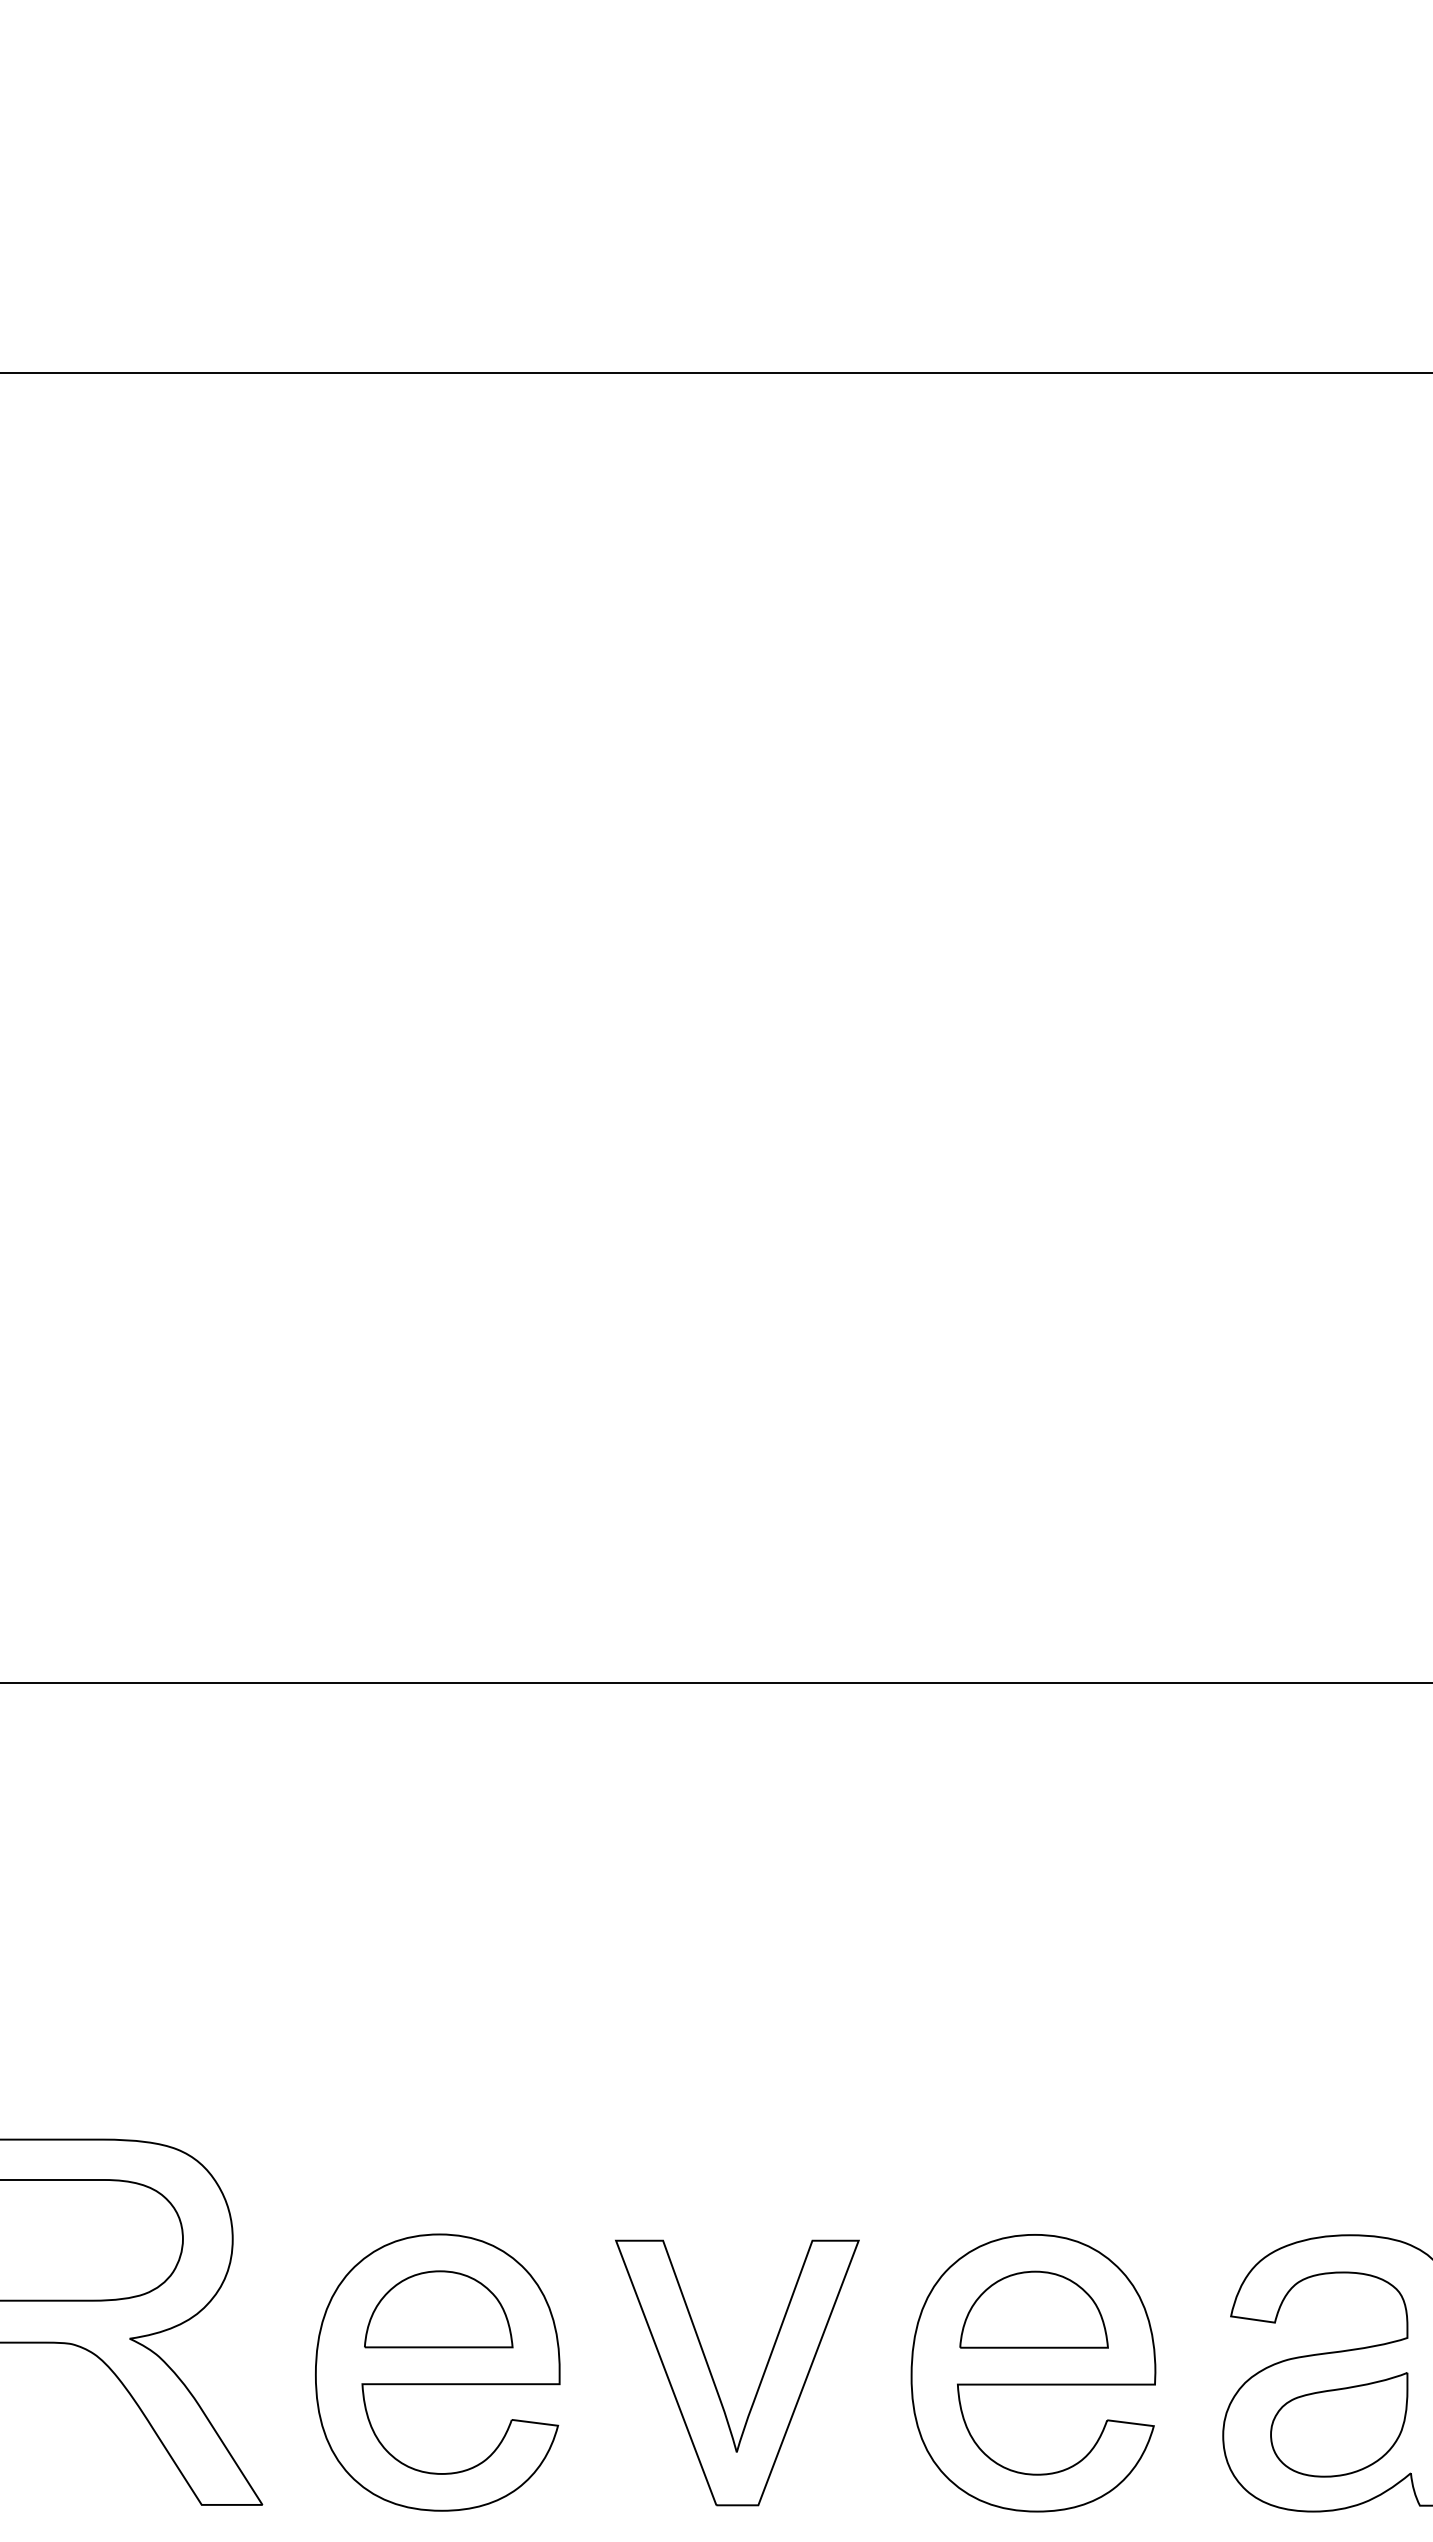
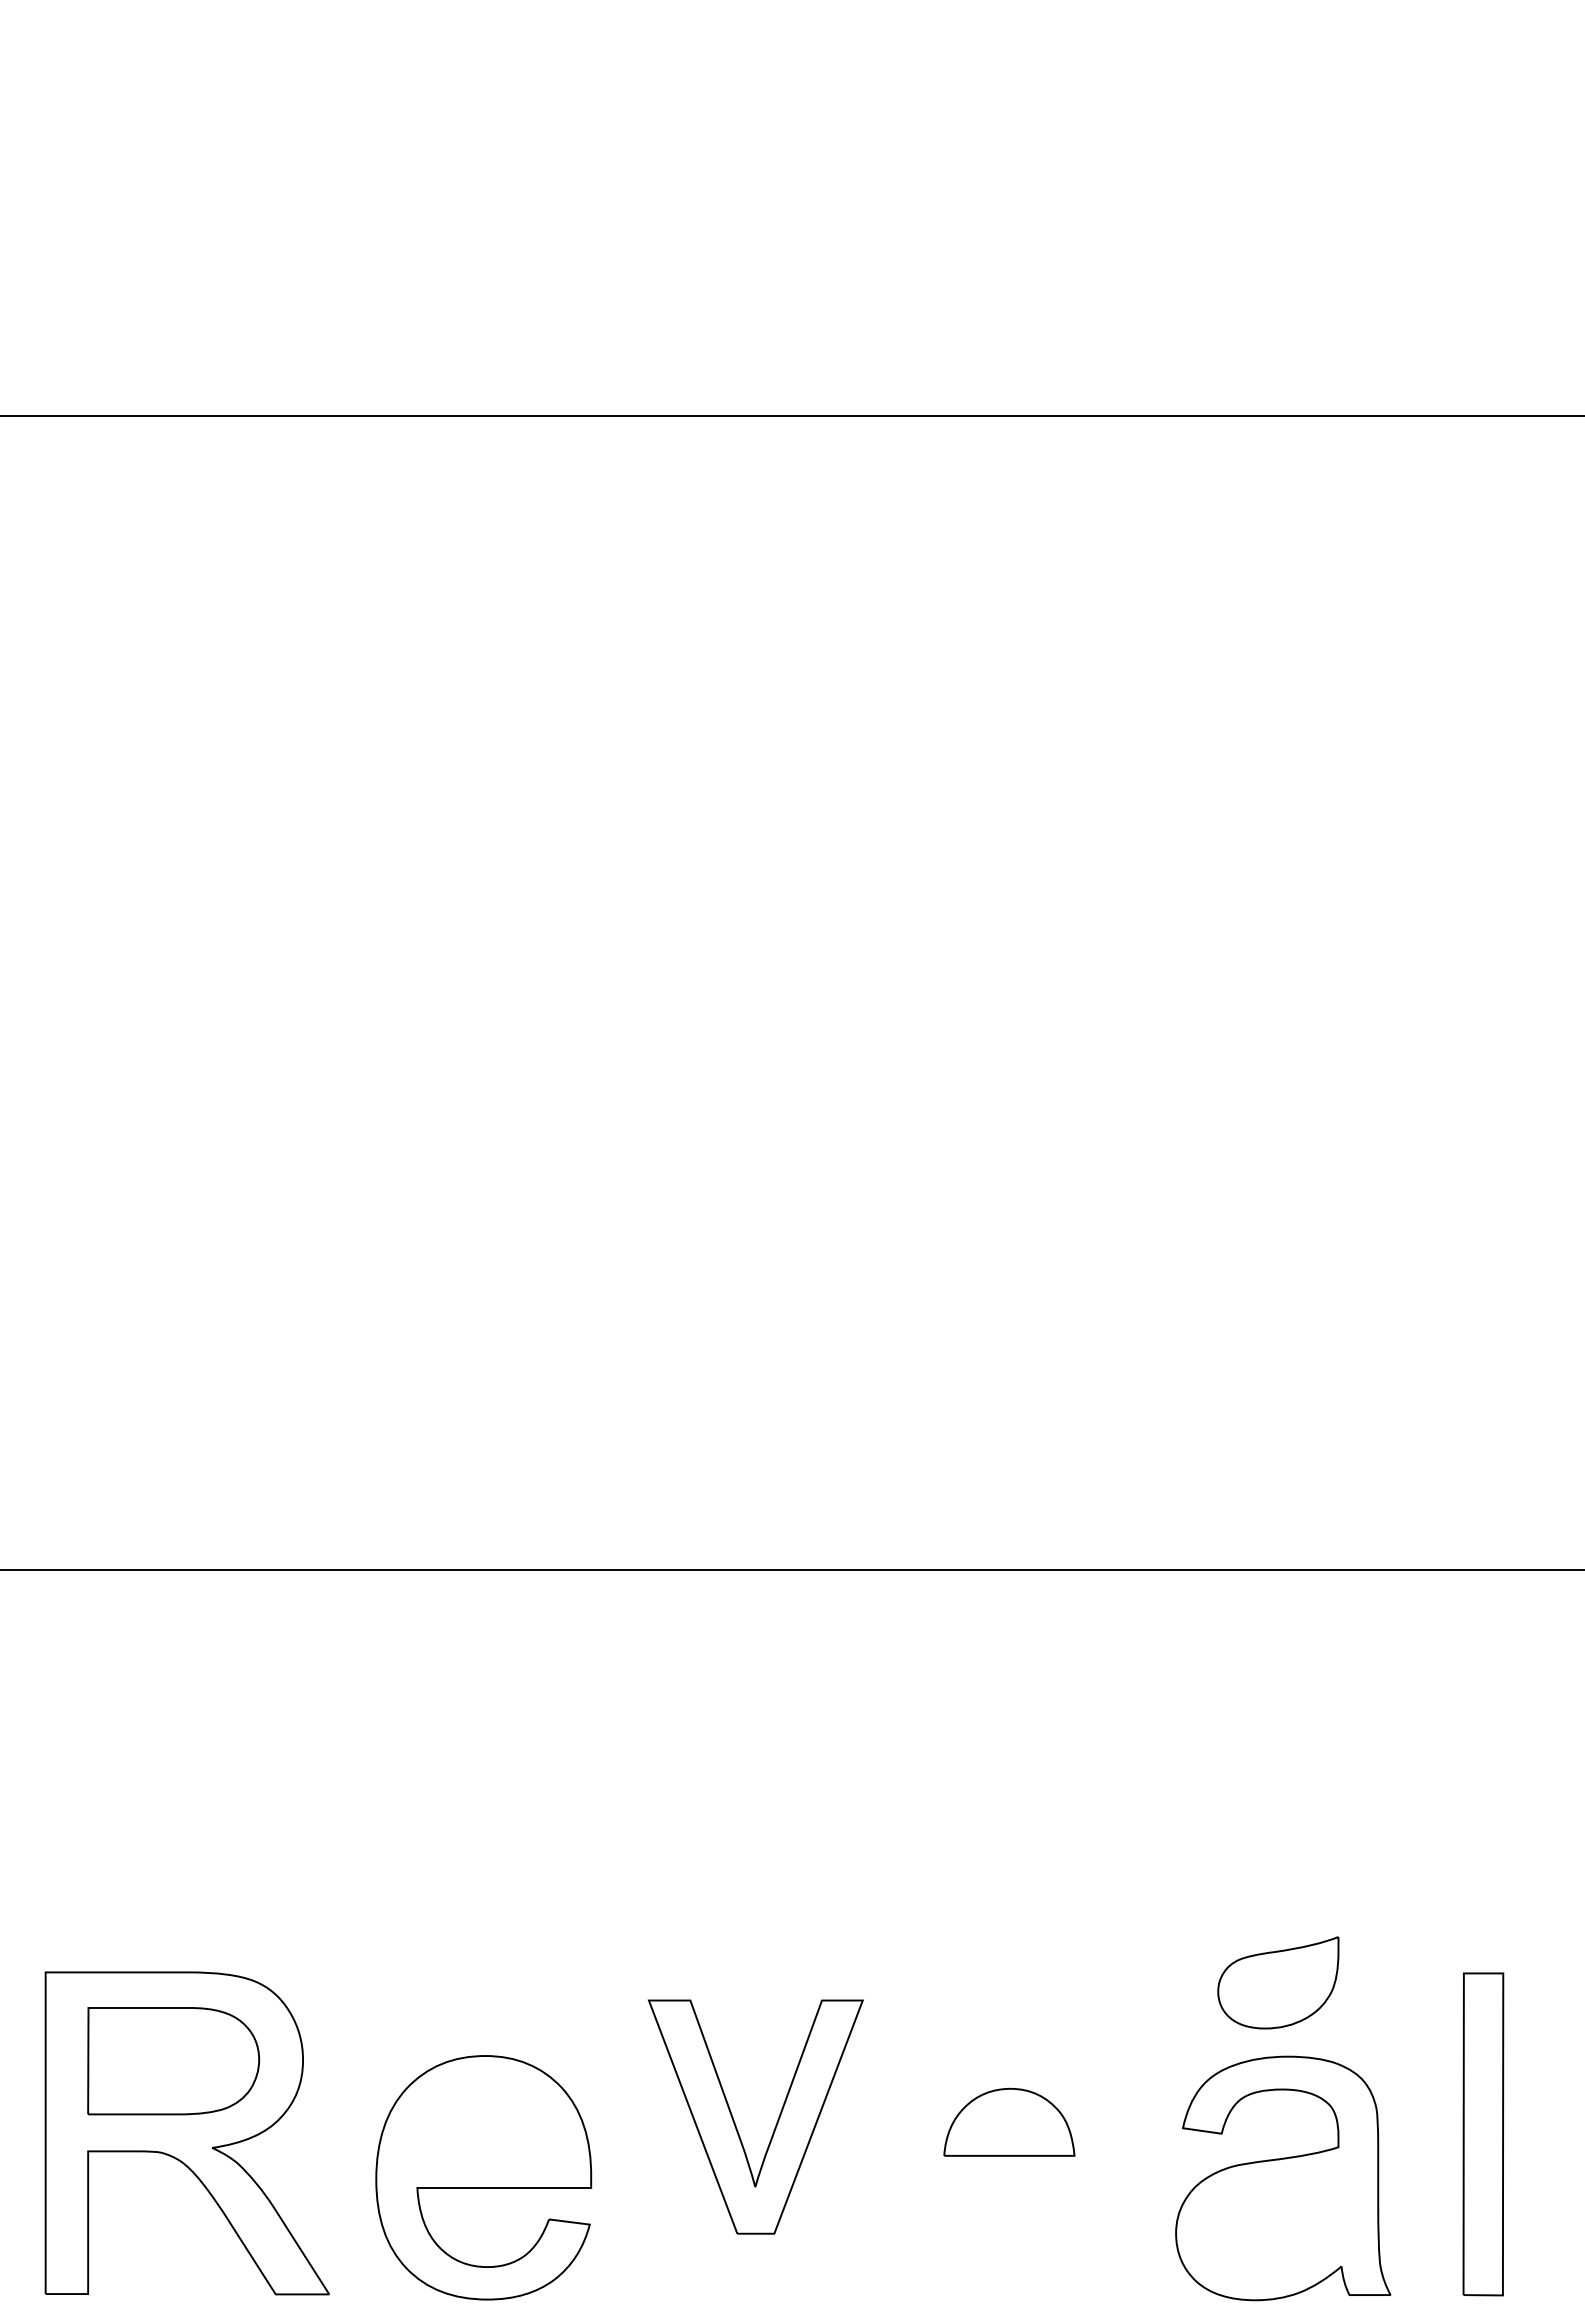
part: (438, 2308) -> (484, 2121), removed
part: (1033, 2373) -> (1008, 2178), removed
part: (714, 2379) -> (735, 2122), moved
part: (1339, 2424) -> (1278, 1982), moved

